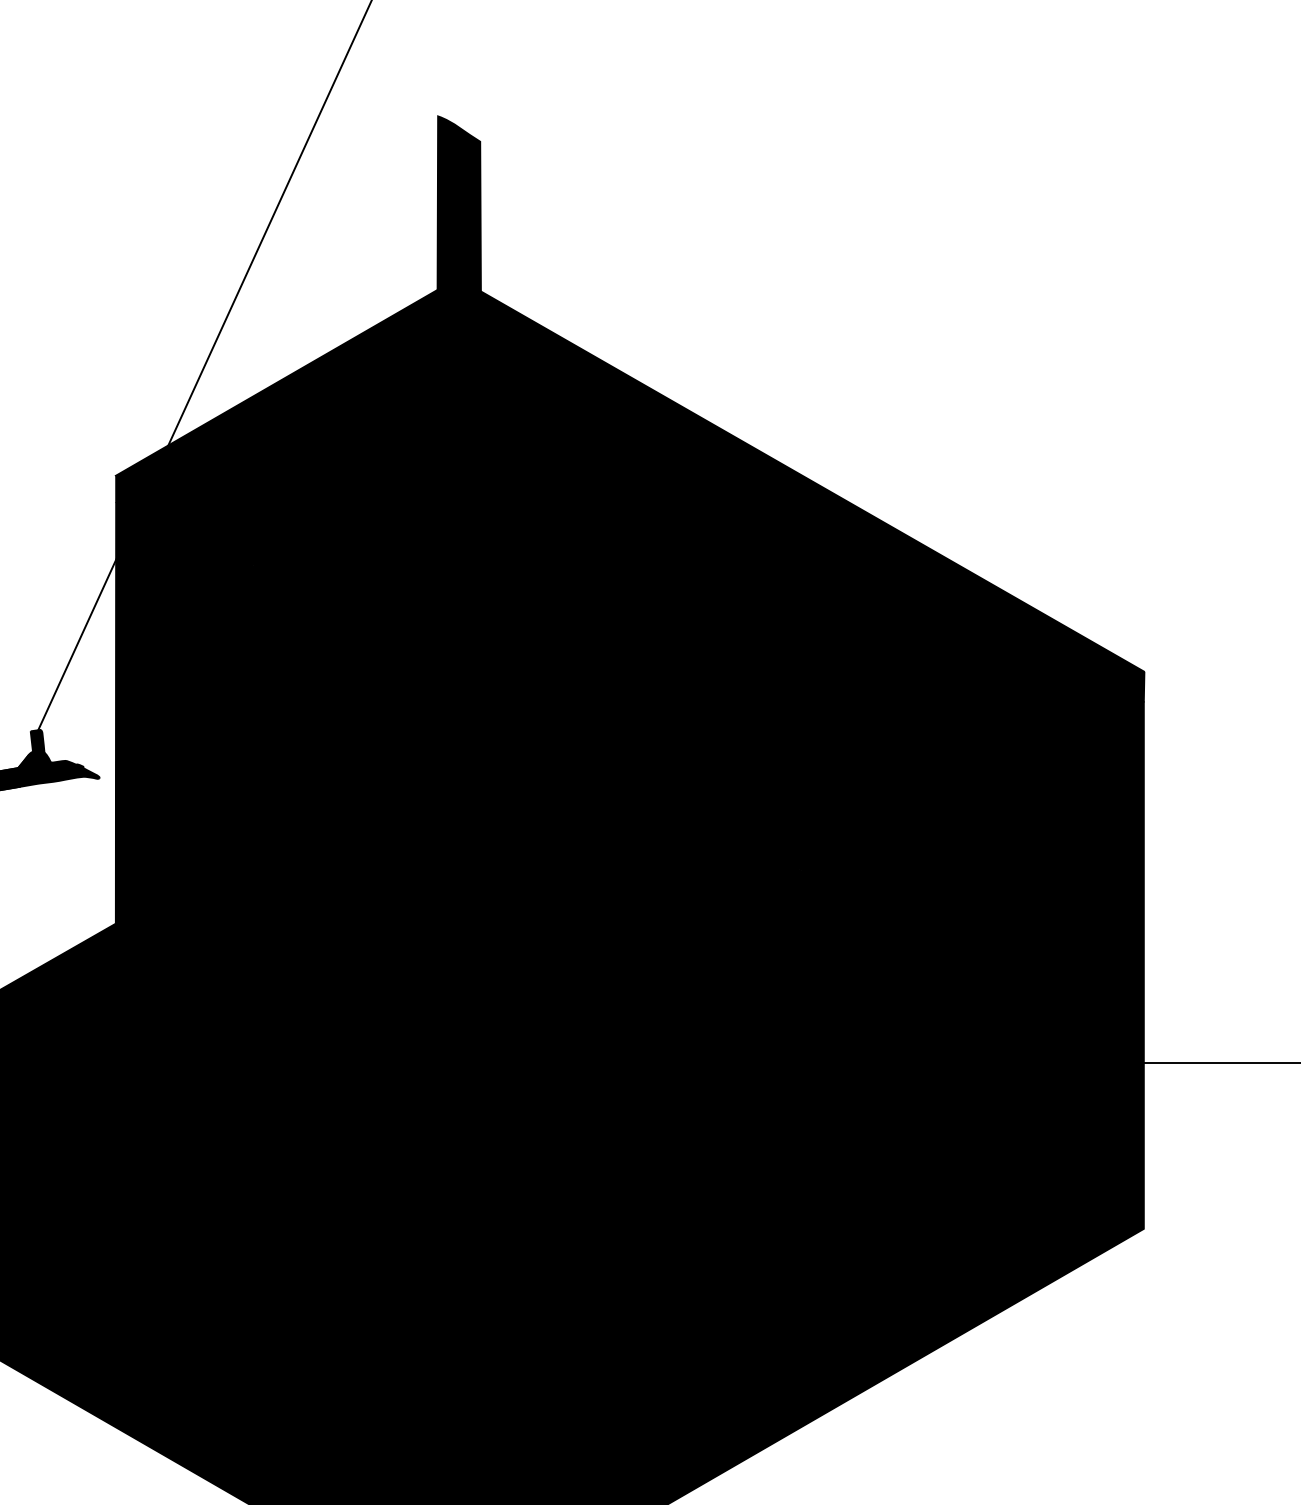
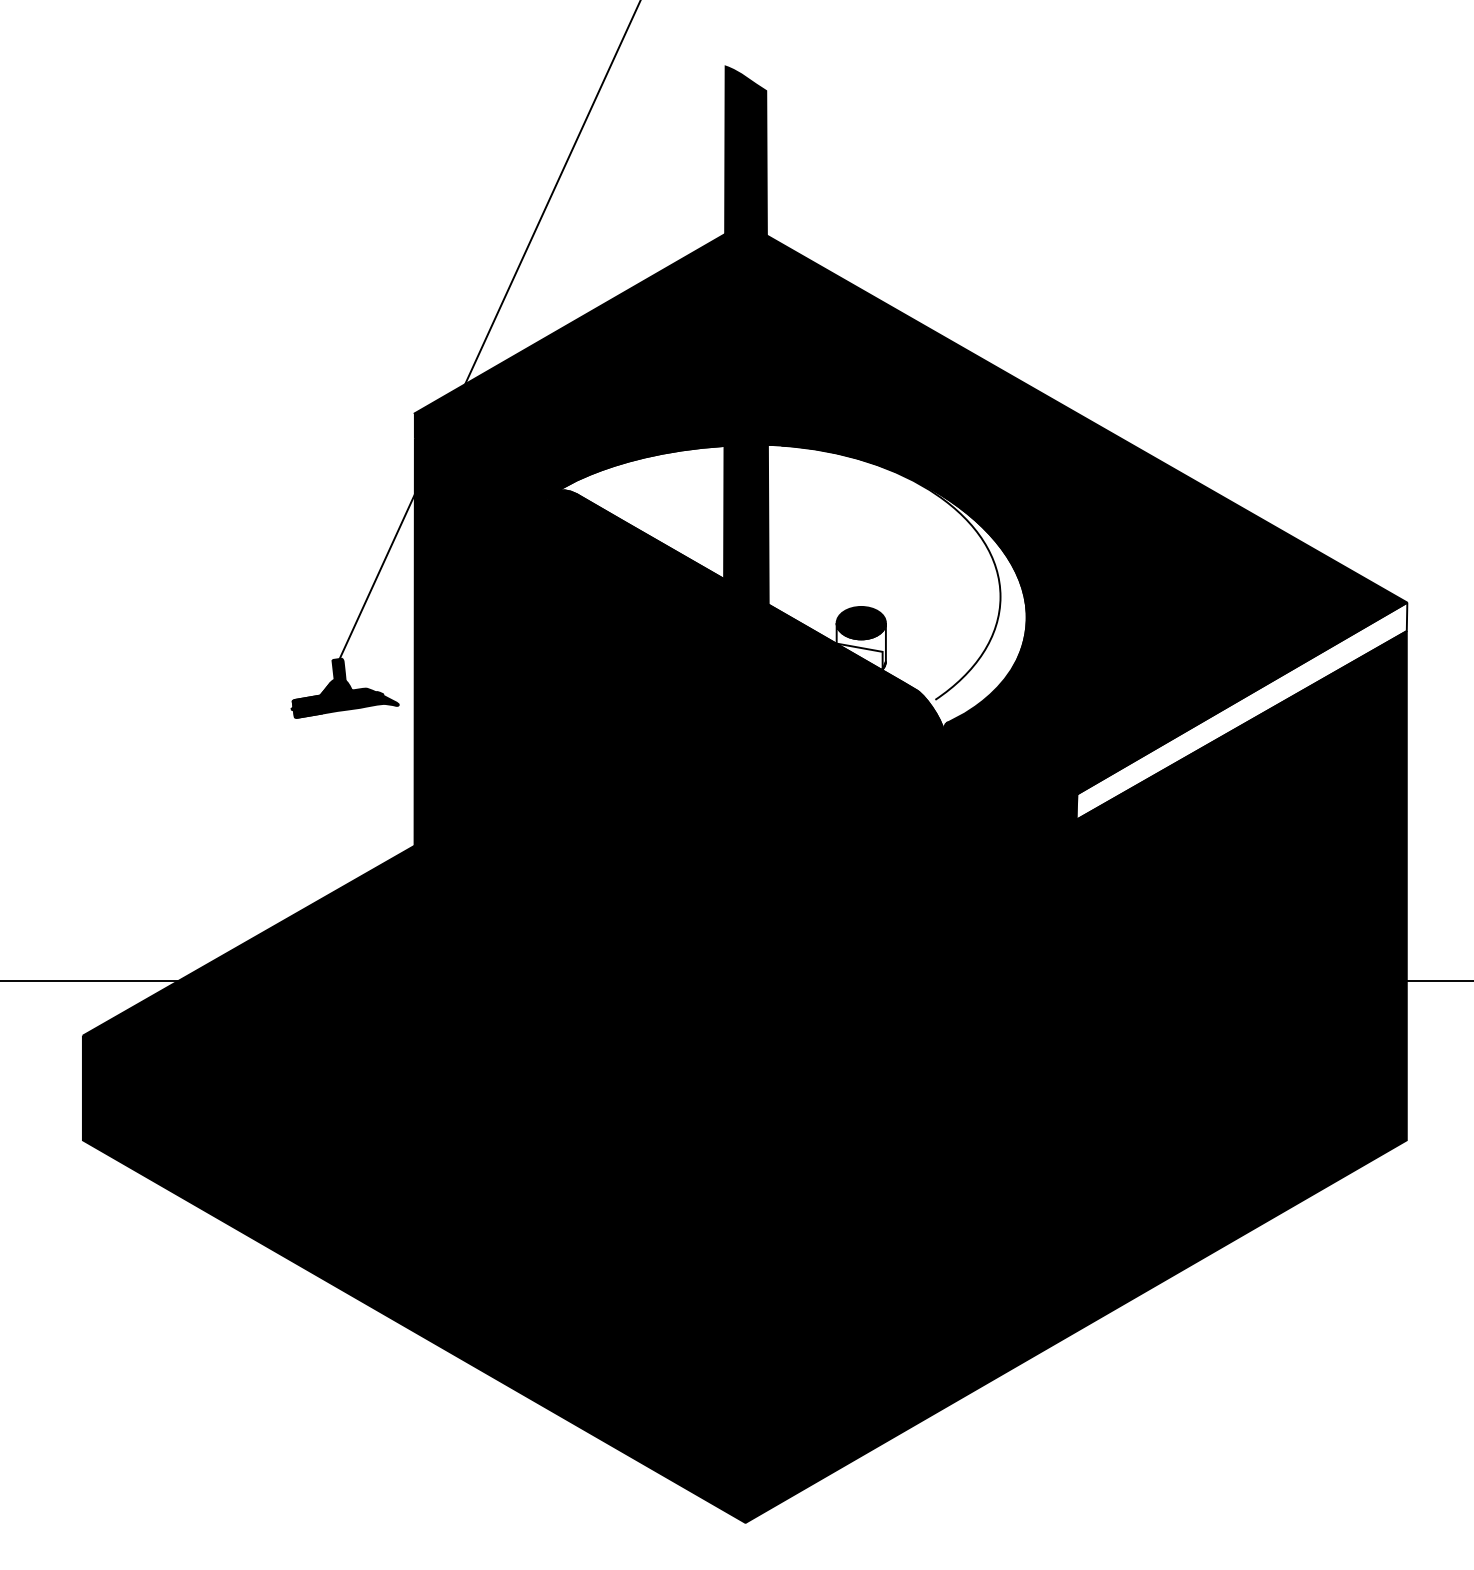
fill: (506, 657) -> (791, 588), removed
fill: (972, 783) -> (1241, 710), removed

